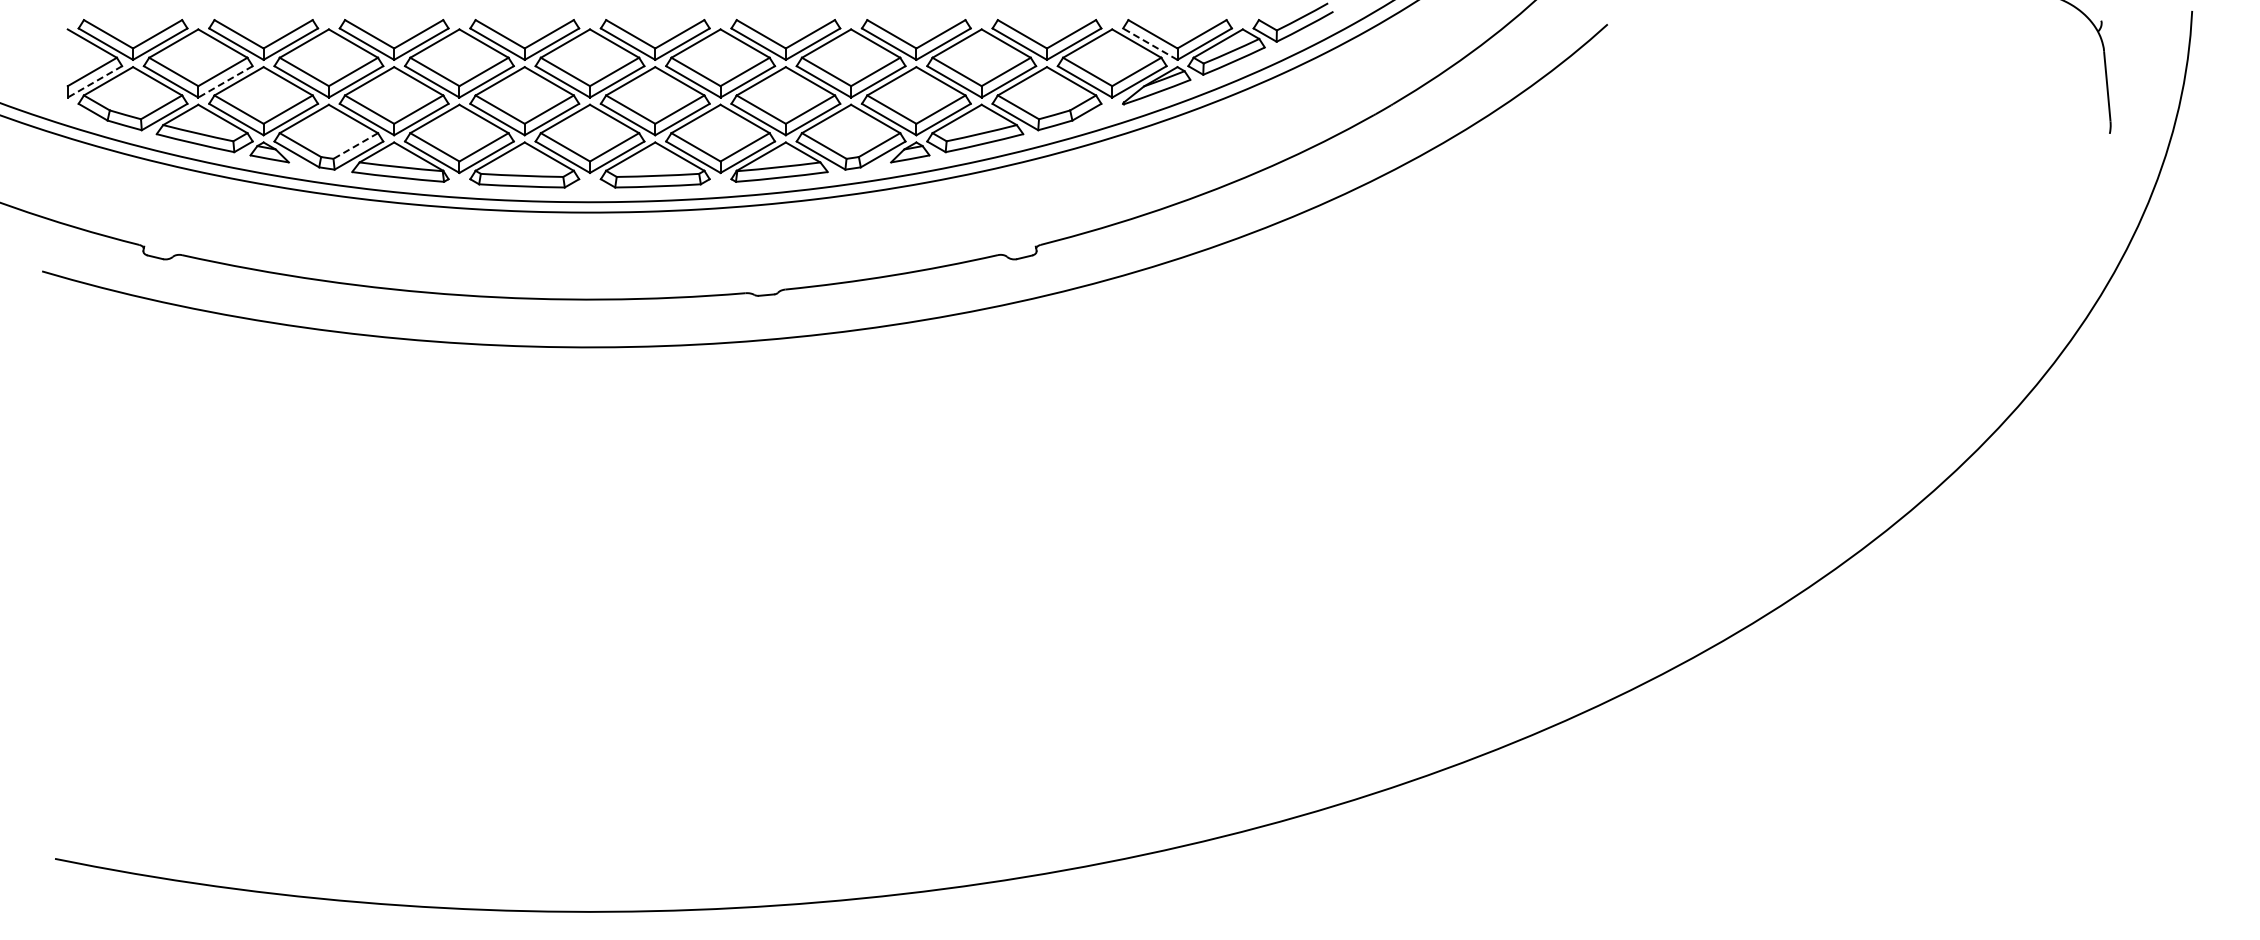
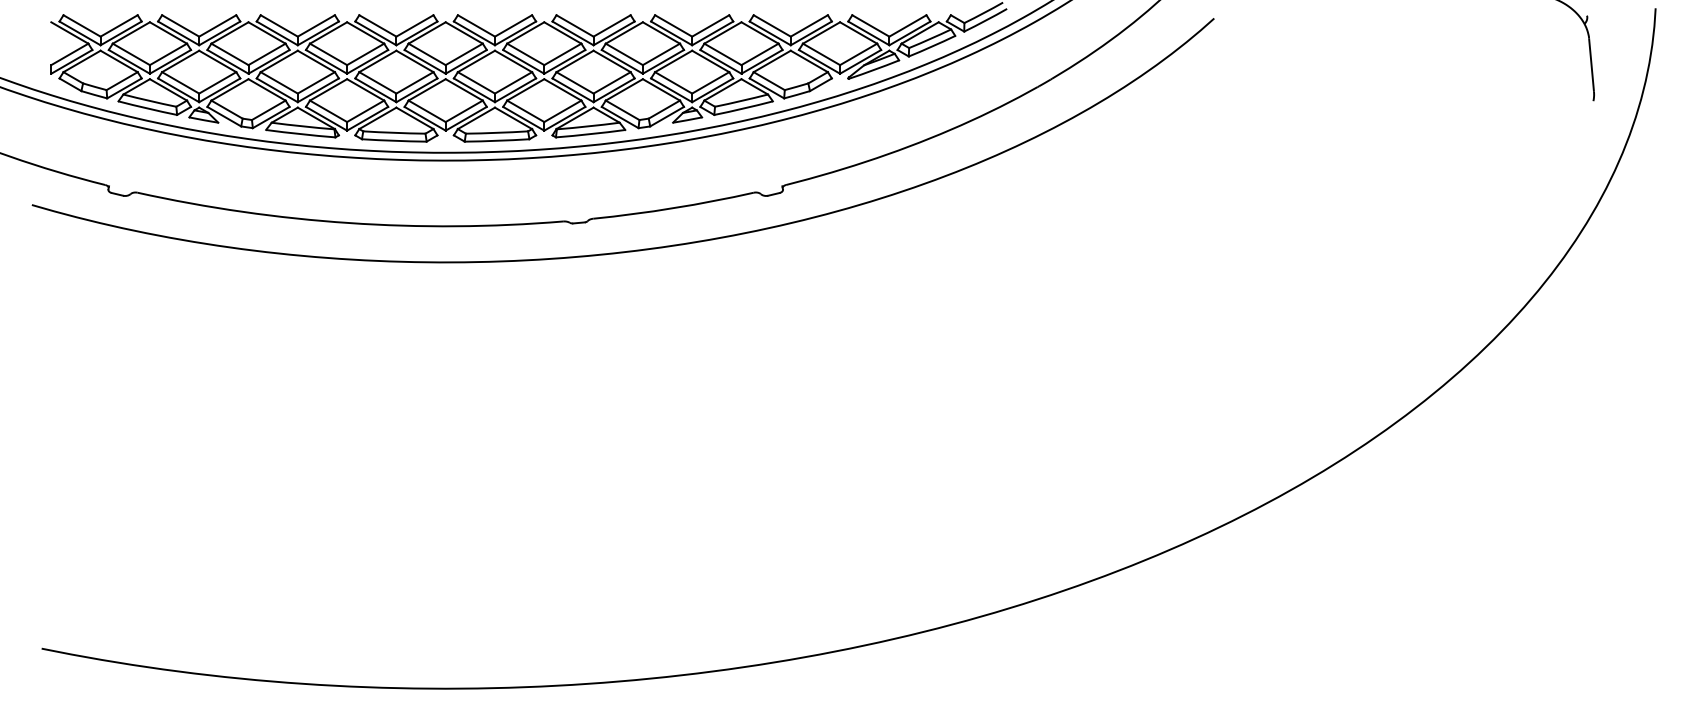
line: (1149, 43) -> (868, 32), dashed -> solid
line: (94, 82) -> (71, 62), dashed -> solid
line: (225, 82) -> (170, 62), dashed -> solid
line: (355, 146) -> (268, 110), dashed -> solid

